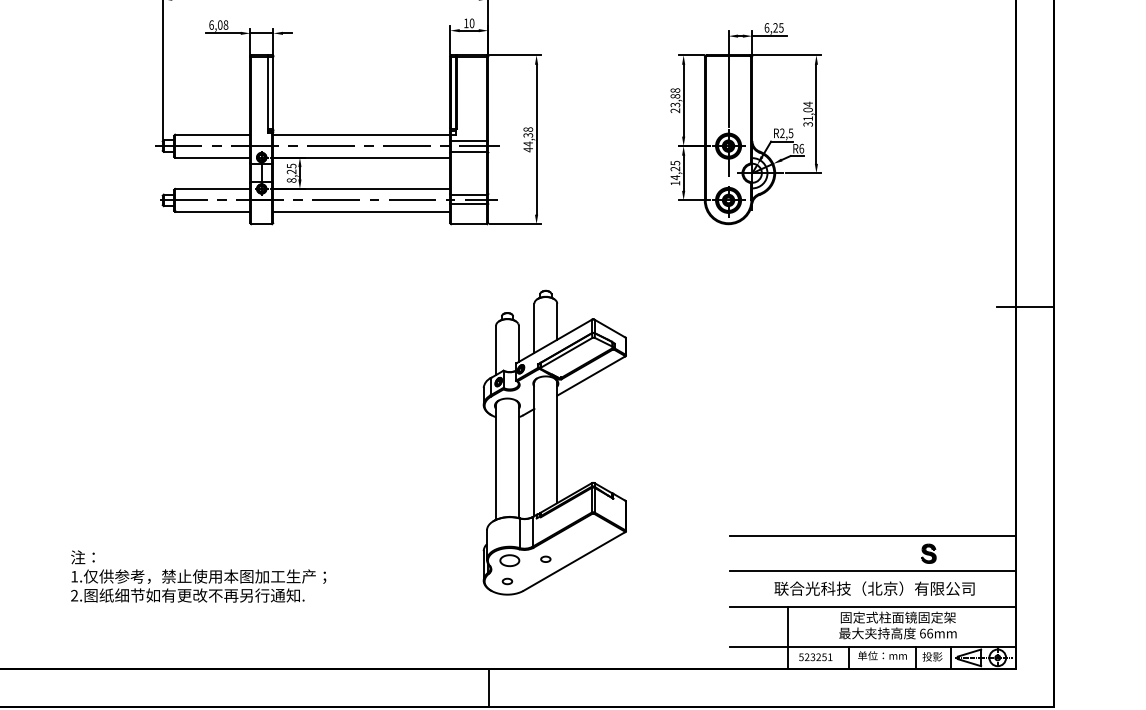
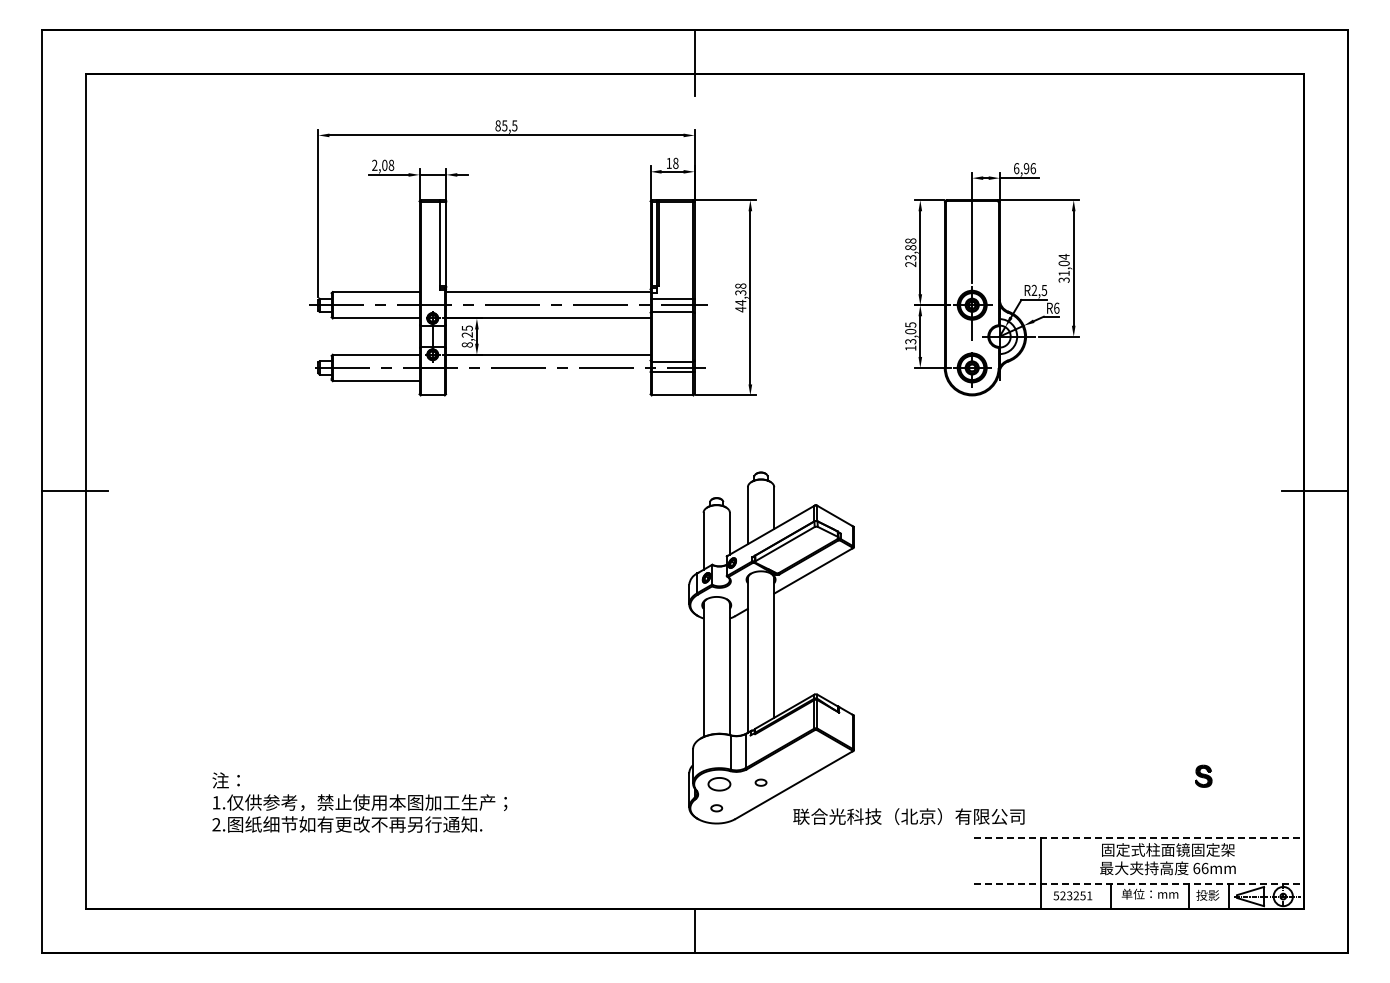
text: (471, 23) -> (675, 163), 10 -> 18
text: (211, 24) -> (374, 164), 6,08 -> 2,08
text: (778, 27) -> (1029, 168), 6,25 -> 6,96
text: (675, 173) -> (910, 336), 14,25 -> 13,05
line: (361, 212) -> (547, 381), removed
line: (873, 535) -> (1139, 755), removed
line: (873, 571) -> (1139, 796), removed
text: (874, 588) -> (908, 816), moved
line: (873, 606) -> (1139, 837), solid -> dashed
line: (873, 646) -> (1139, 883), solid -> dashed

